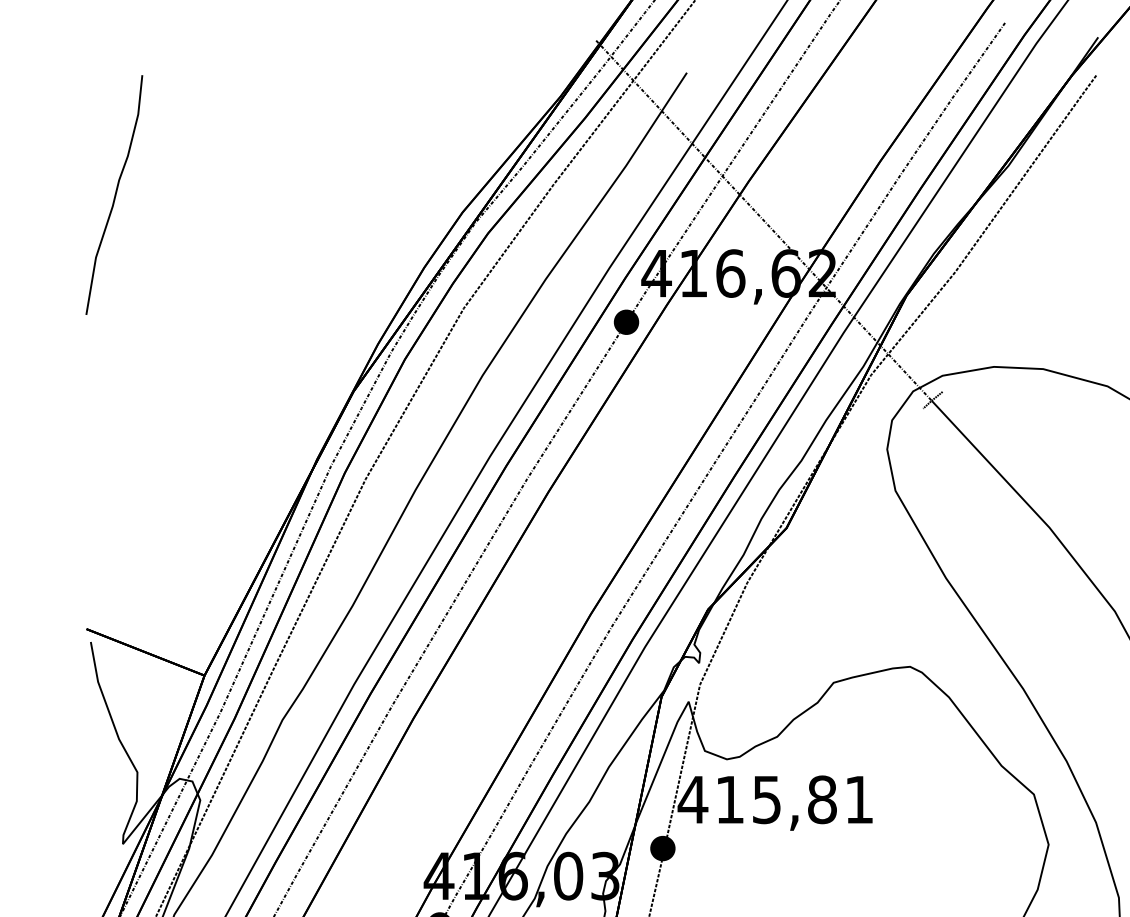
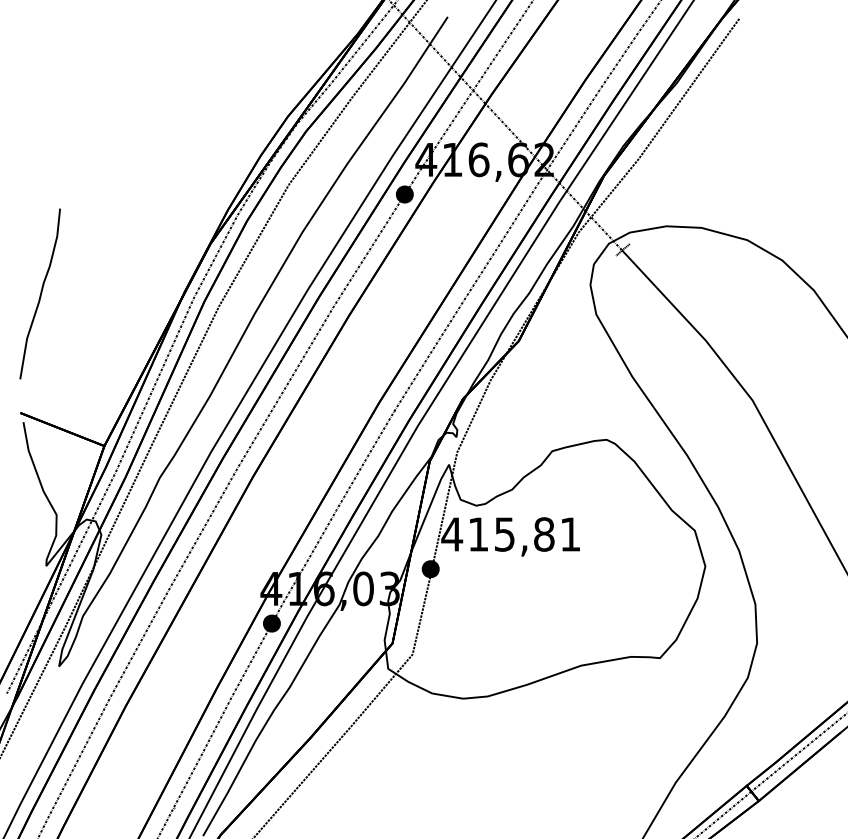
curve: (114, 194) -> (40, 293), moved

